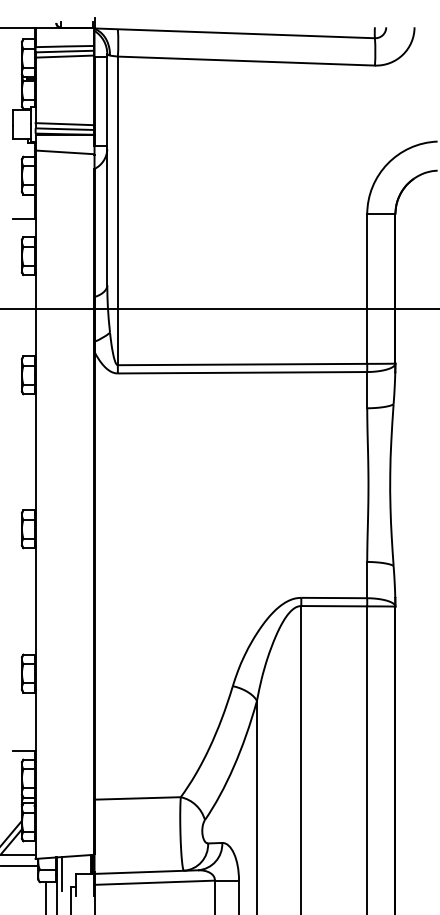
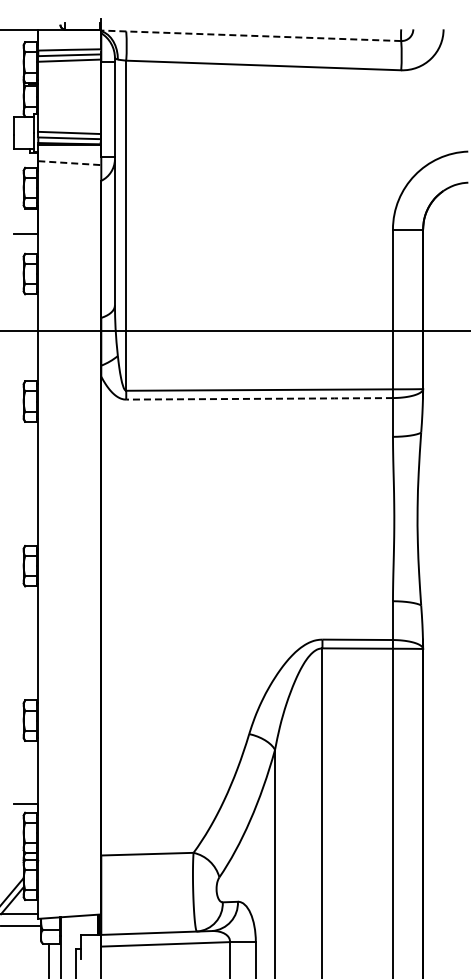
line: (234, 33) -> (250, 35), solid -> dashed
line: (64, 152) -> (69, 163), solid -> dashed
line: (242, 372) -> (259, 398), solid -> dashed
line: (62, 873) -> (66, 934), removed

